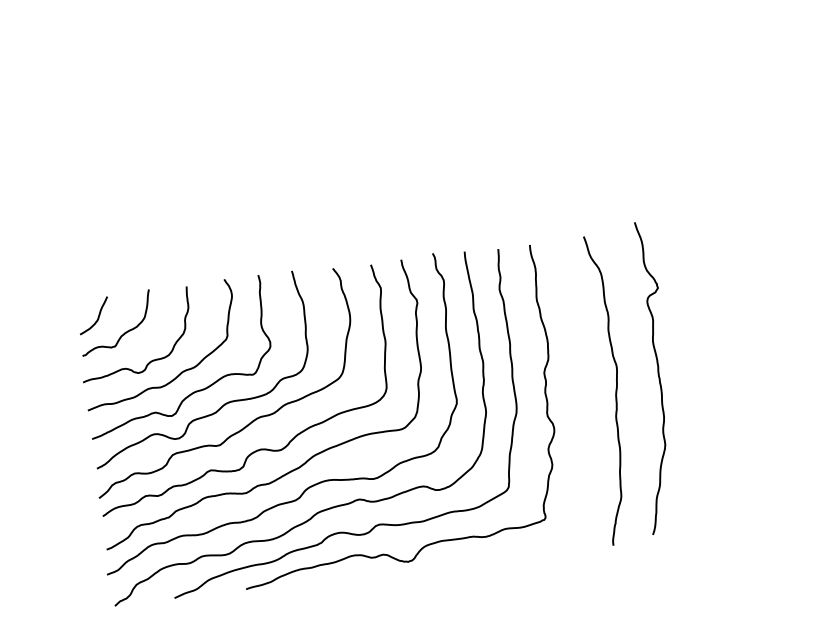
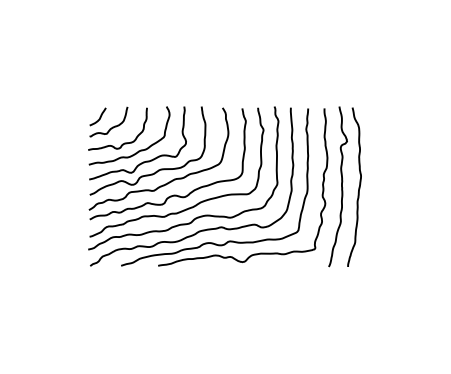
curve: (658, 376) -> (341, 186), moved

